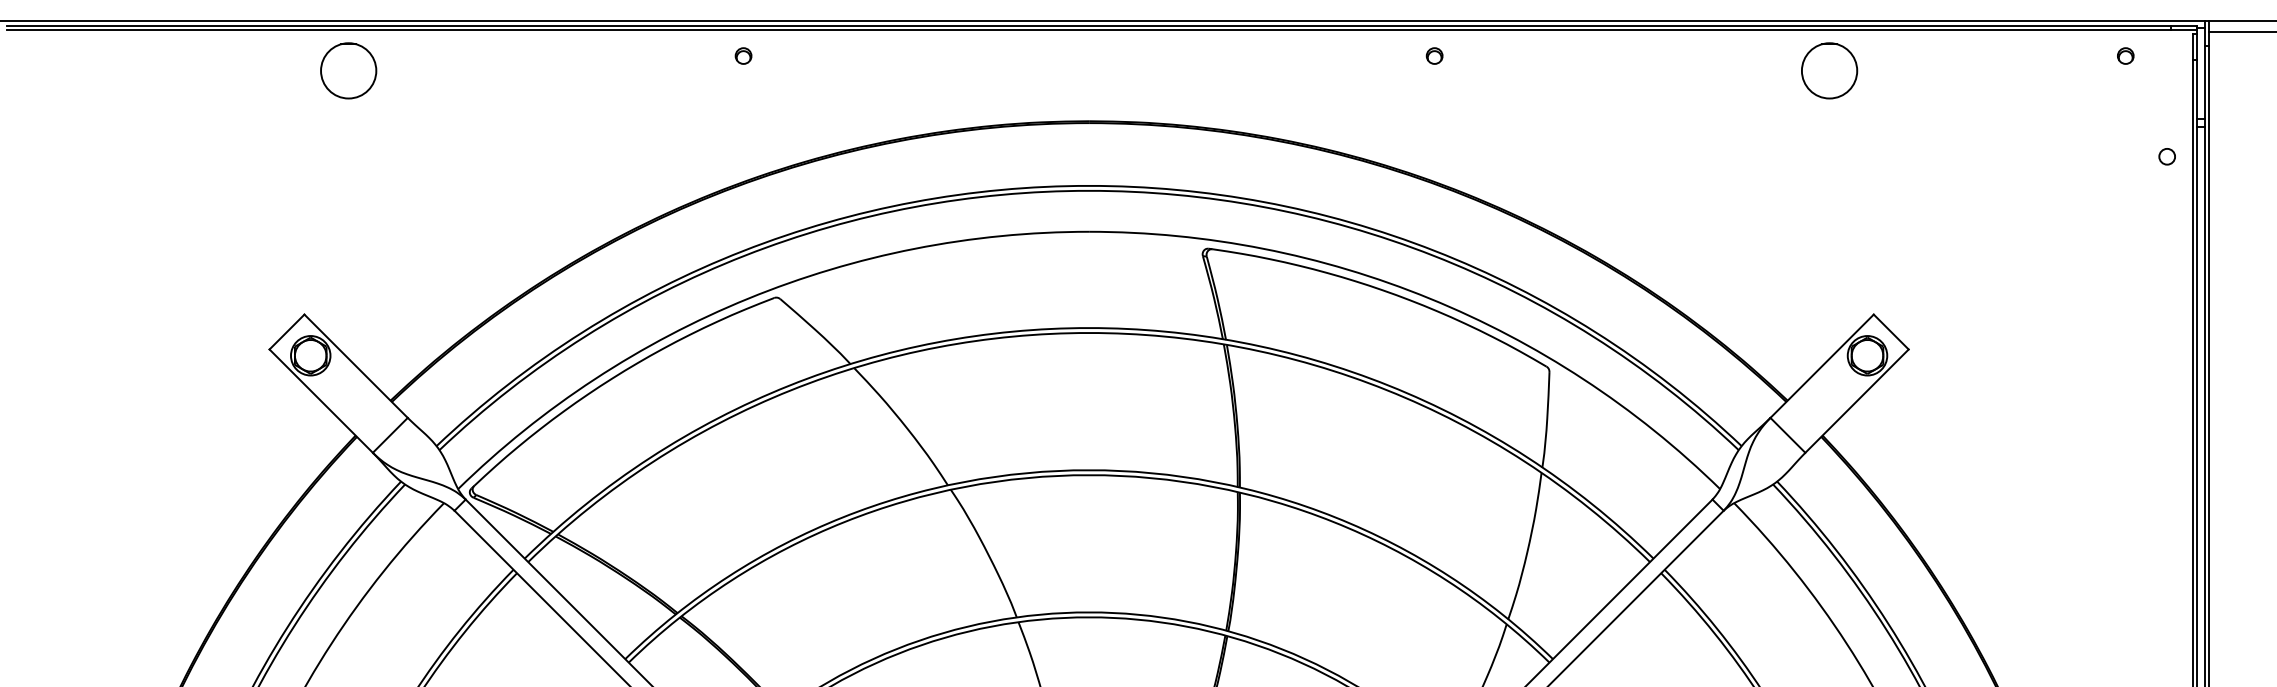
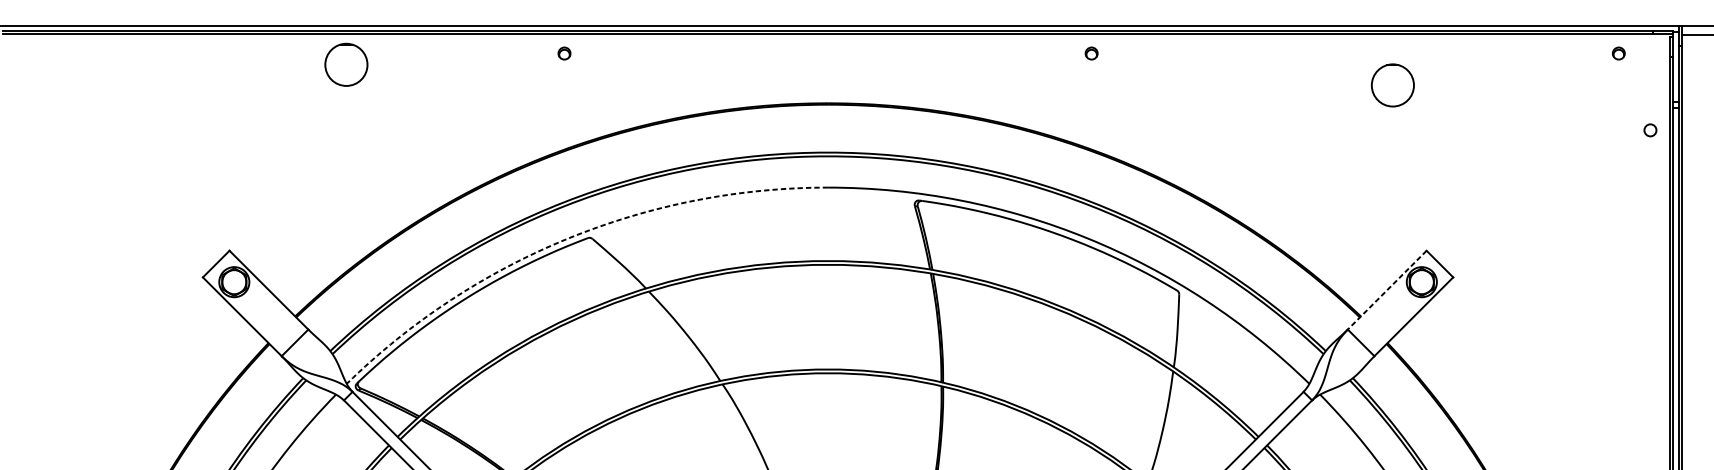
circle: (348, 70) -> (346, 64), moved
circle: (1829, 70) -> (1392, 85), moved
arc: (748, 298) -> (568, 238), solid -> dashed
line: (1821, 366) -> (1386, 290), solid -> dashed

